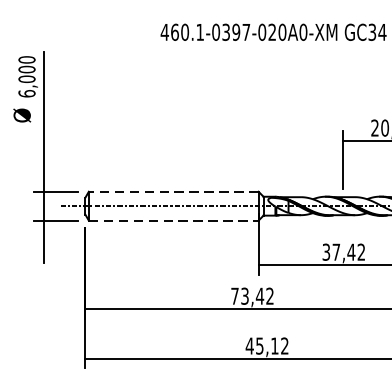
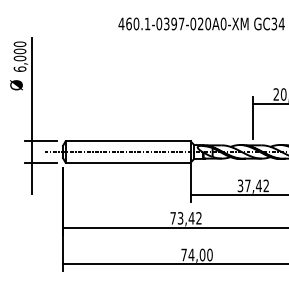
line: (174, 191) -> (128, 141), dashed -> solid
line: (174, 220) -> (128, 162), dashed -> solid
text: (266, 345) -> (196, 254), 45,12 -> 74,00

